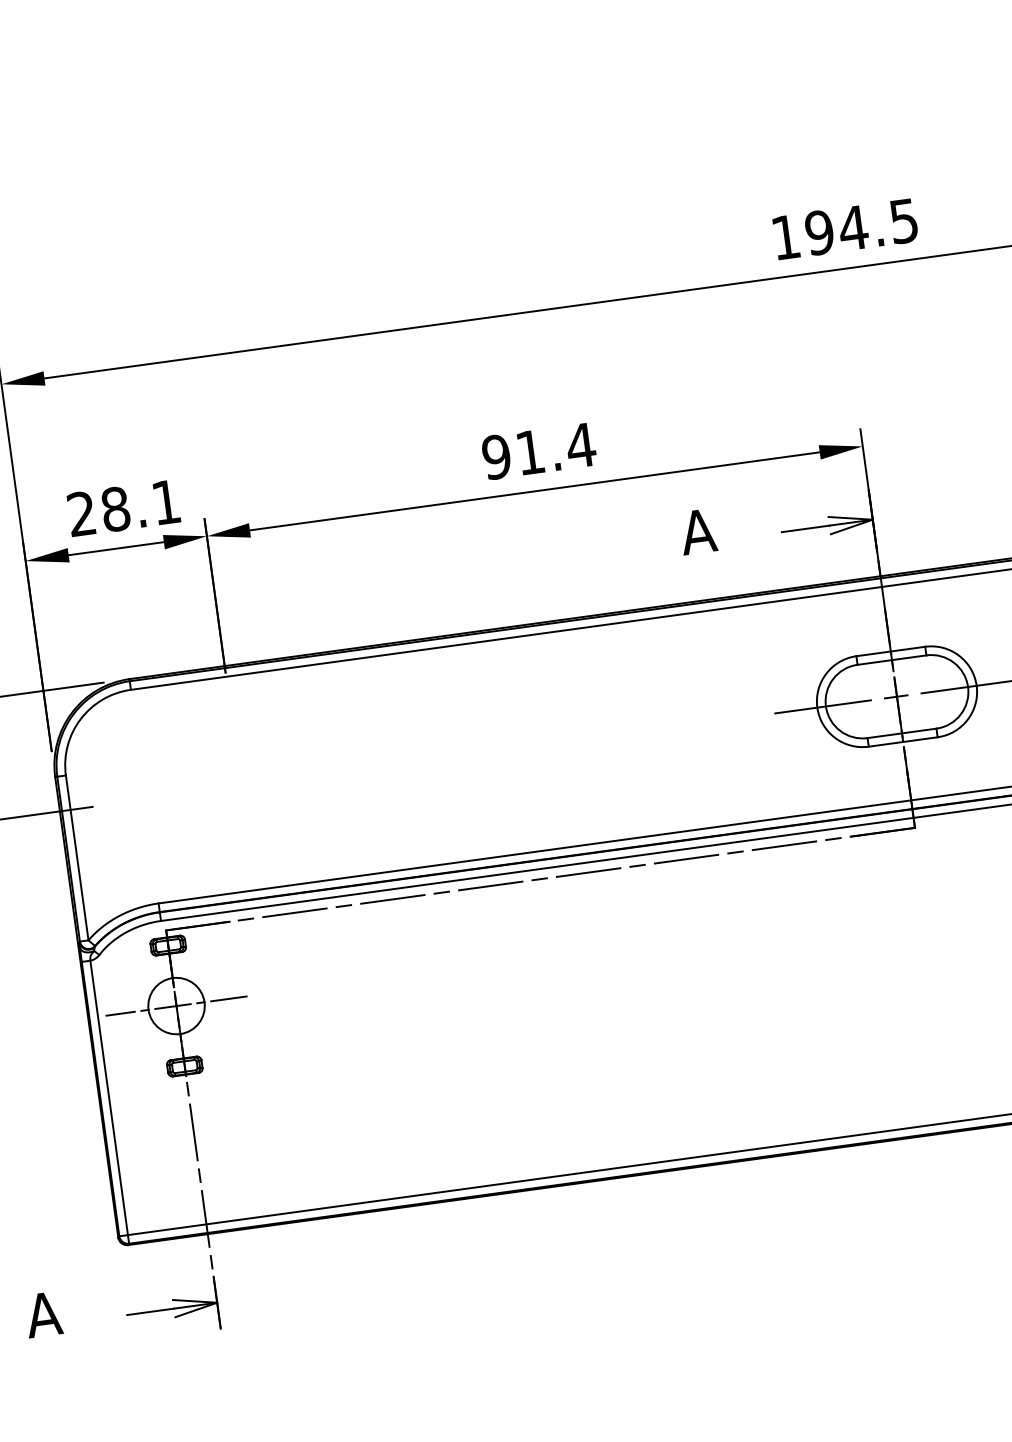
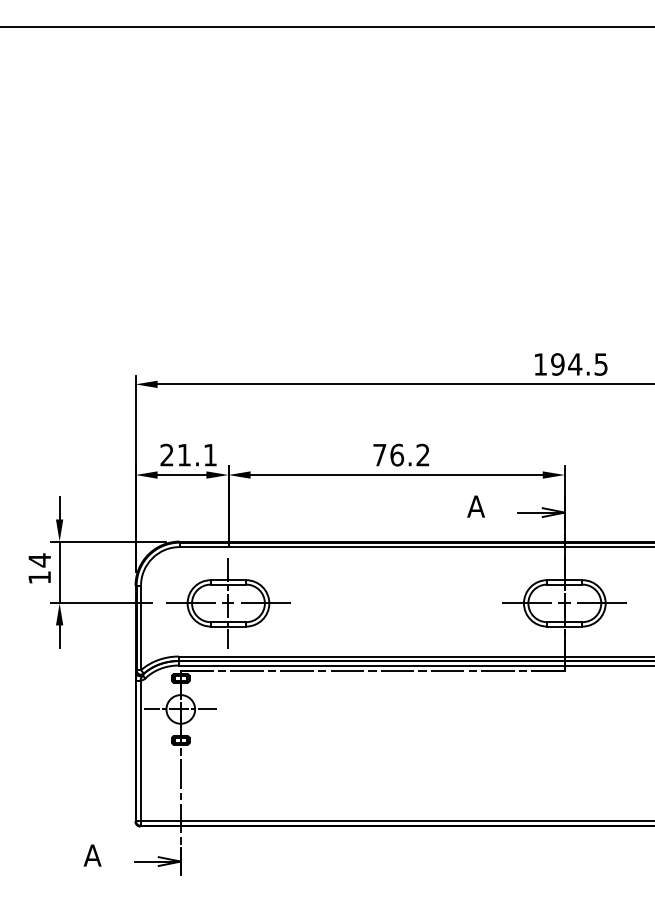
text: (538, 450) -> (401, 454), 91.4 -> 76.2
text: (115, 508) -> (184, 454), 28.1 -> 21.1
part: (241, 786) -> (228, 603), added

